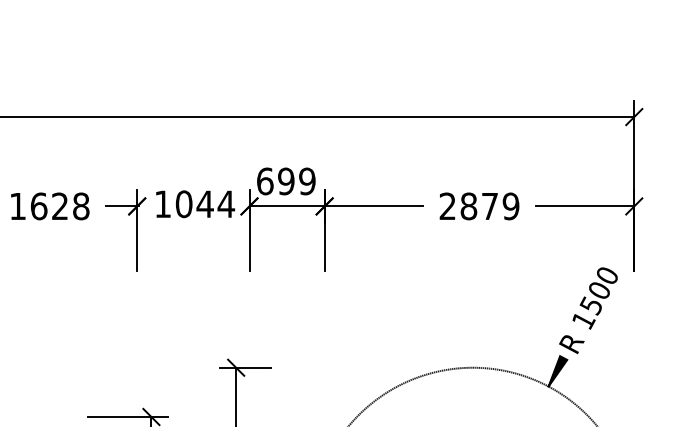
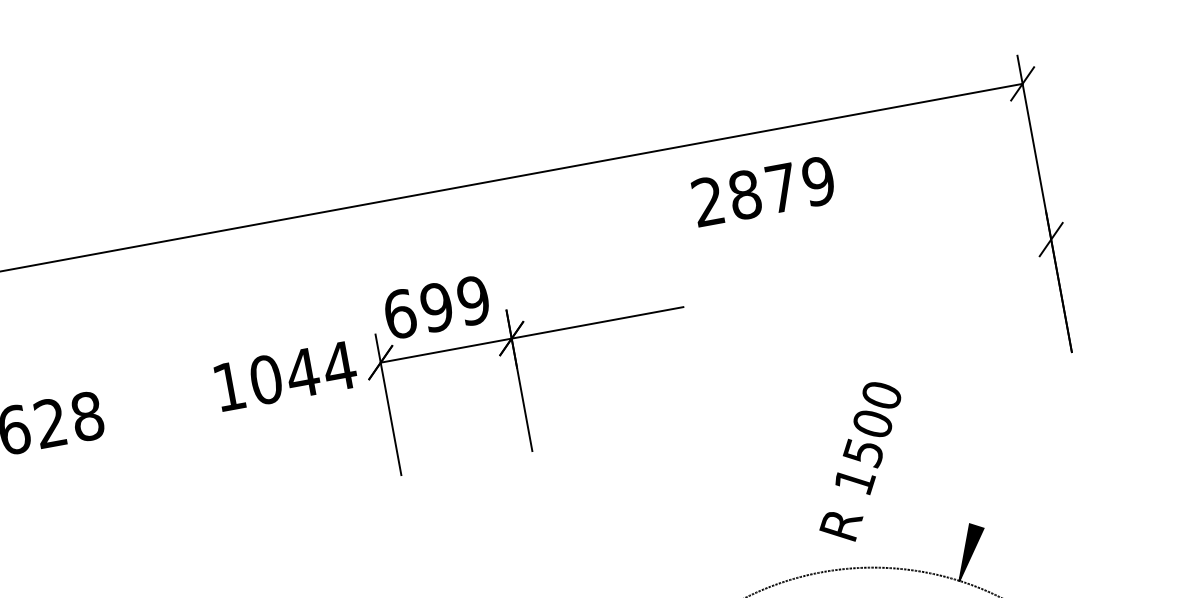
text: (479, 206) -> (763, 191), moved
line: (584, 206) -> (964, 255), removed
part: (136, 230) -> (191, 440), removed
text: (588, 310) -> (860, 462), moved

